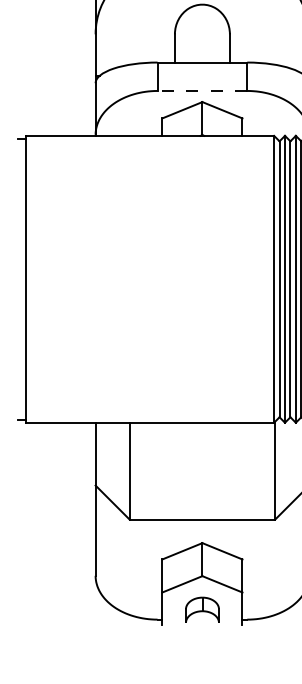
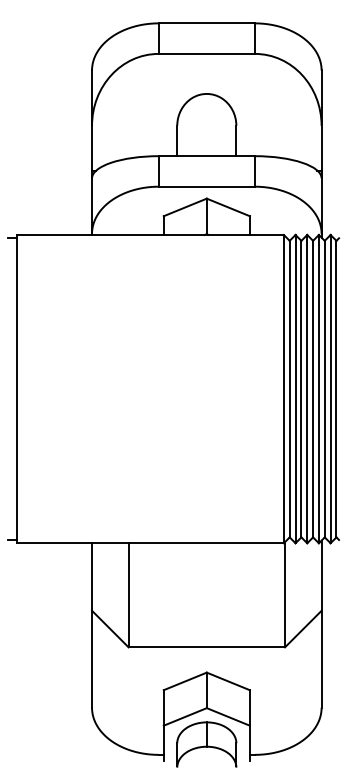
line: (202, 90) -> (206, 186), dashed -> solid
part: (202, 609) -> (206, 744), size x1.67

